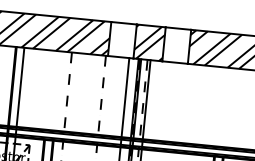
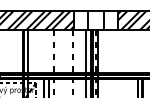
hatch: (149, 43) -> (96, 20), removed

